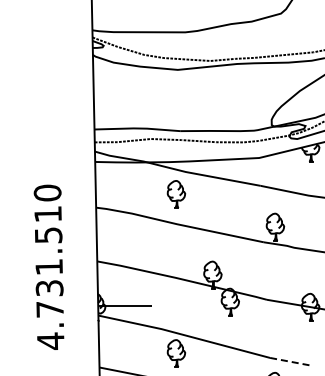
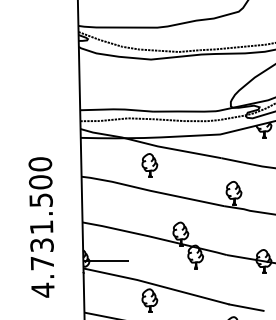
text: (47, 213) -> (40, 181), 4.731.510 -> 4.731.500
line: (290, 361) -> (246, 307), dashed -> solid

